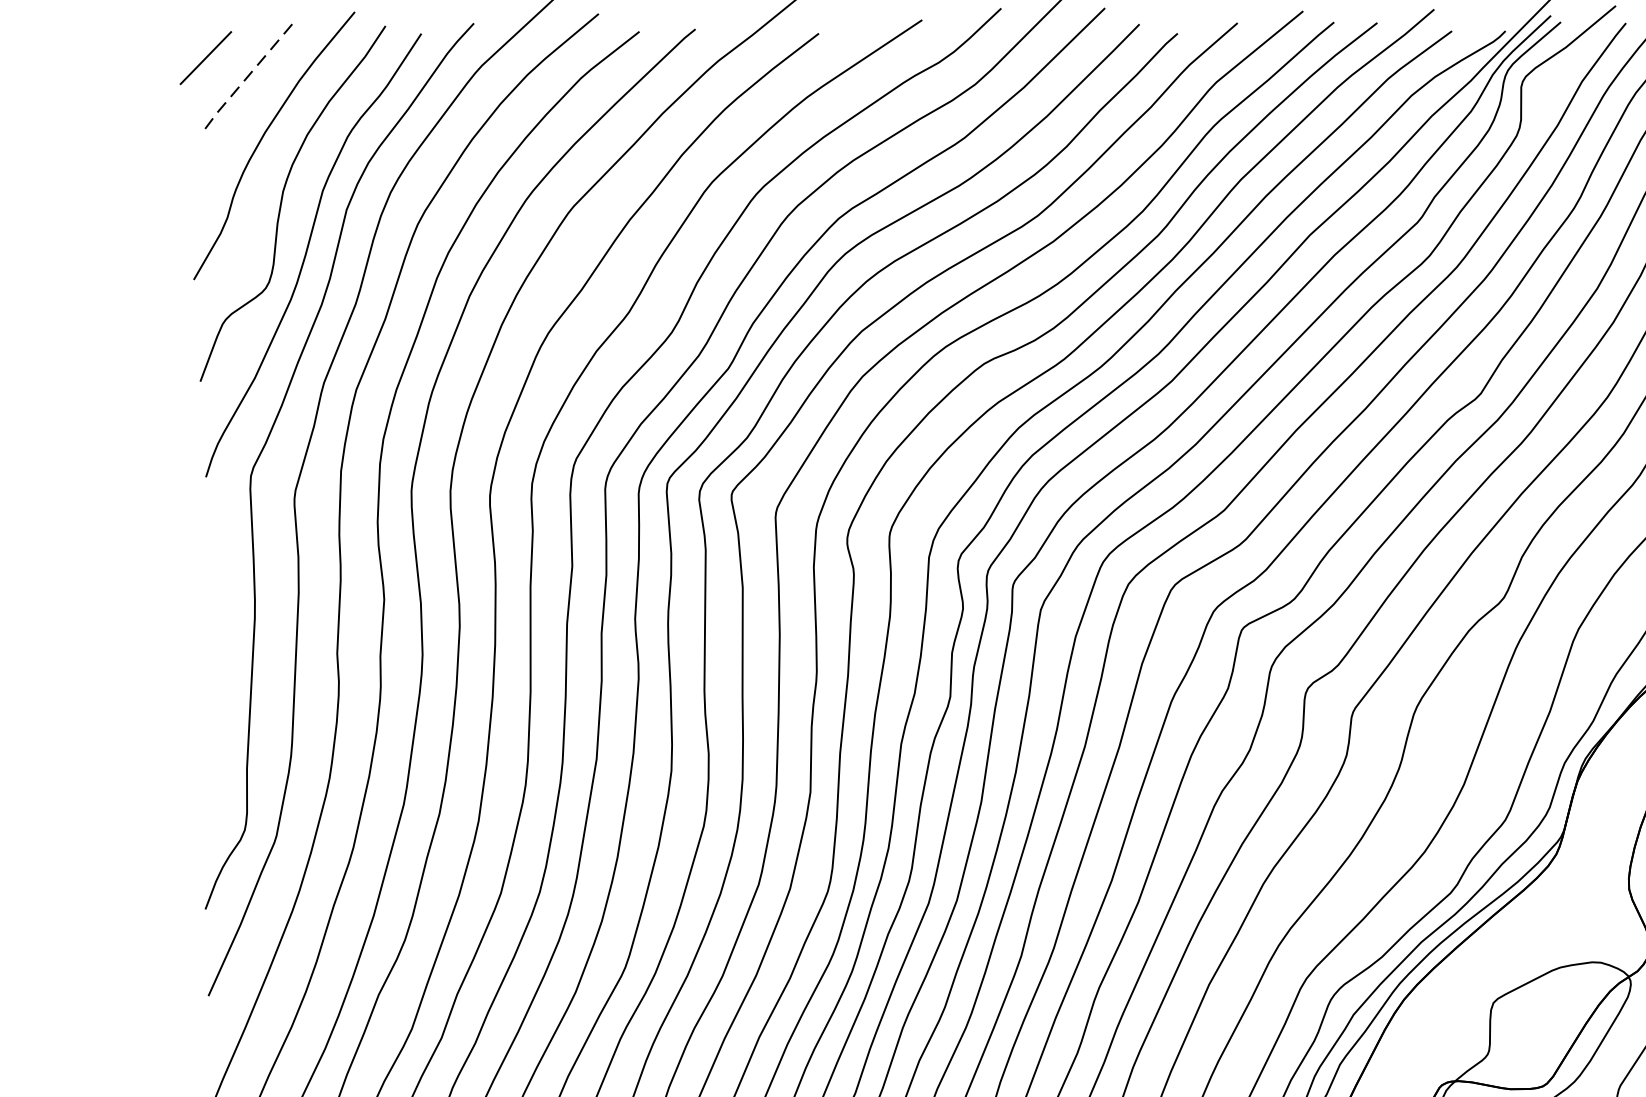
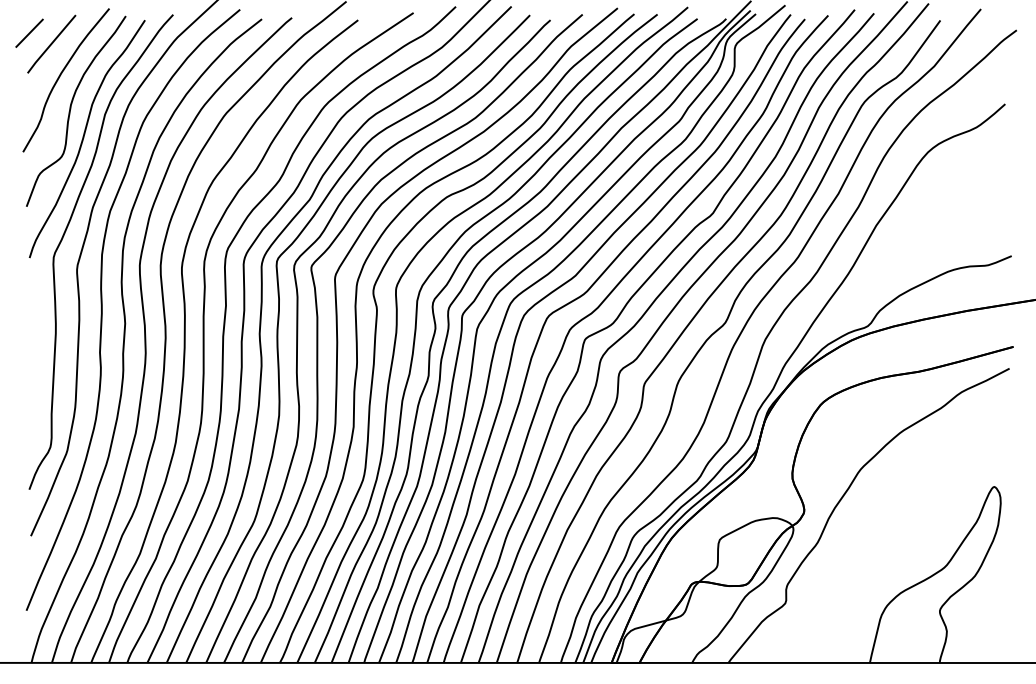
line: (244, 78) -> (50, 44), dashed -> solid

